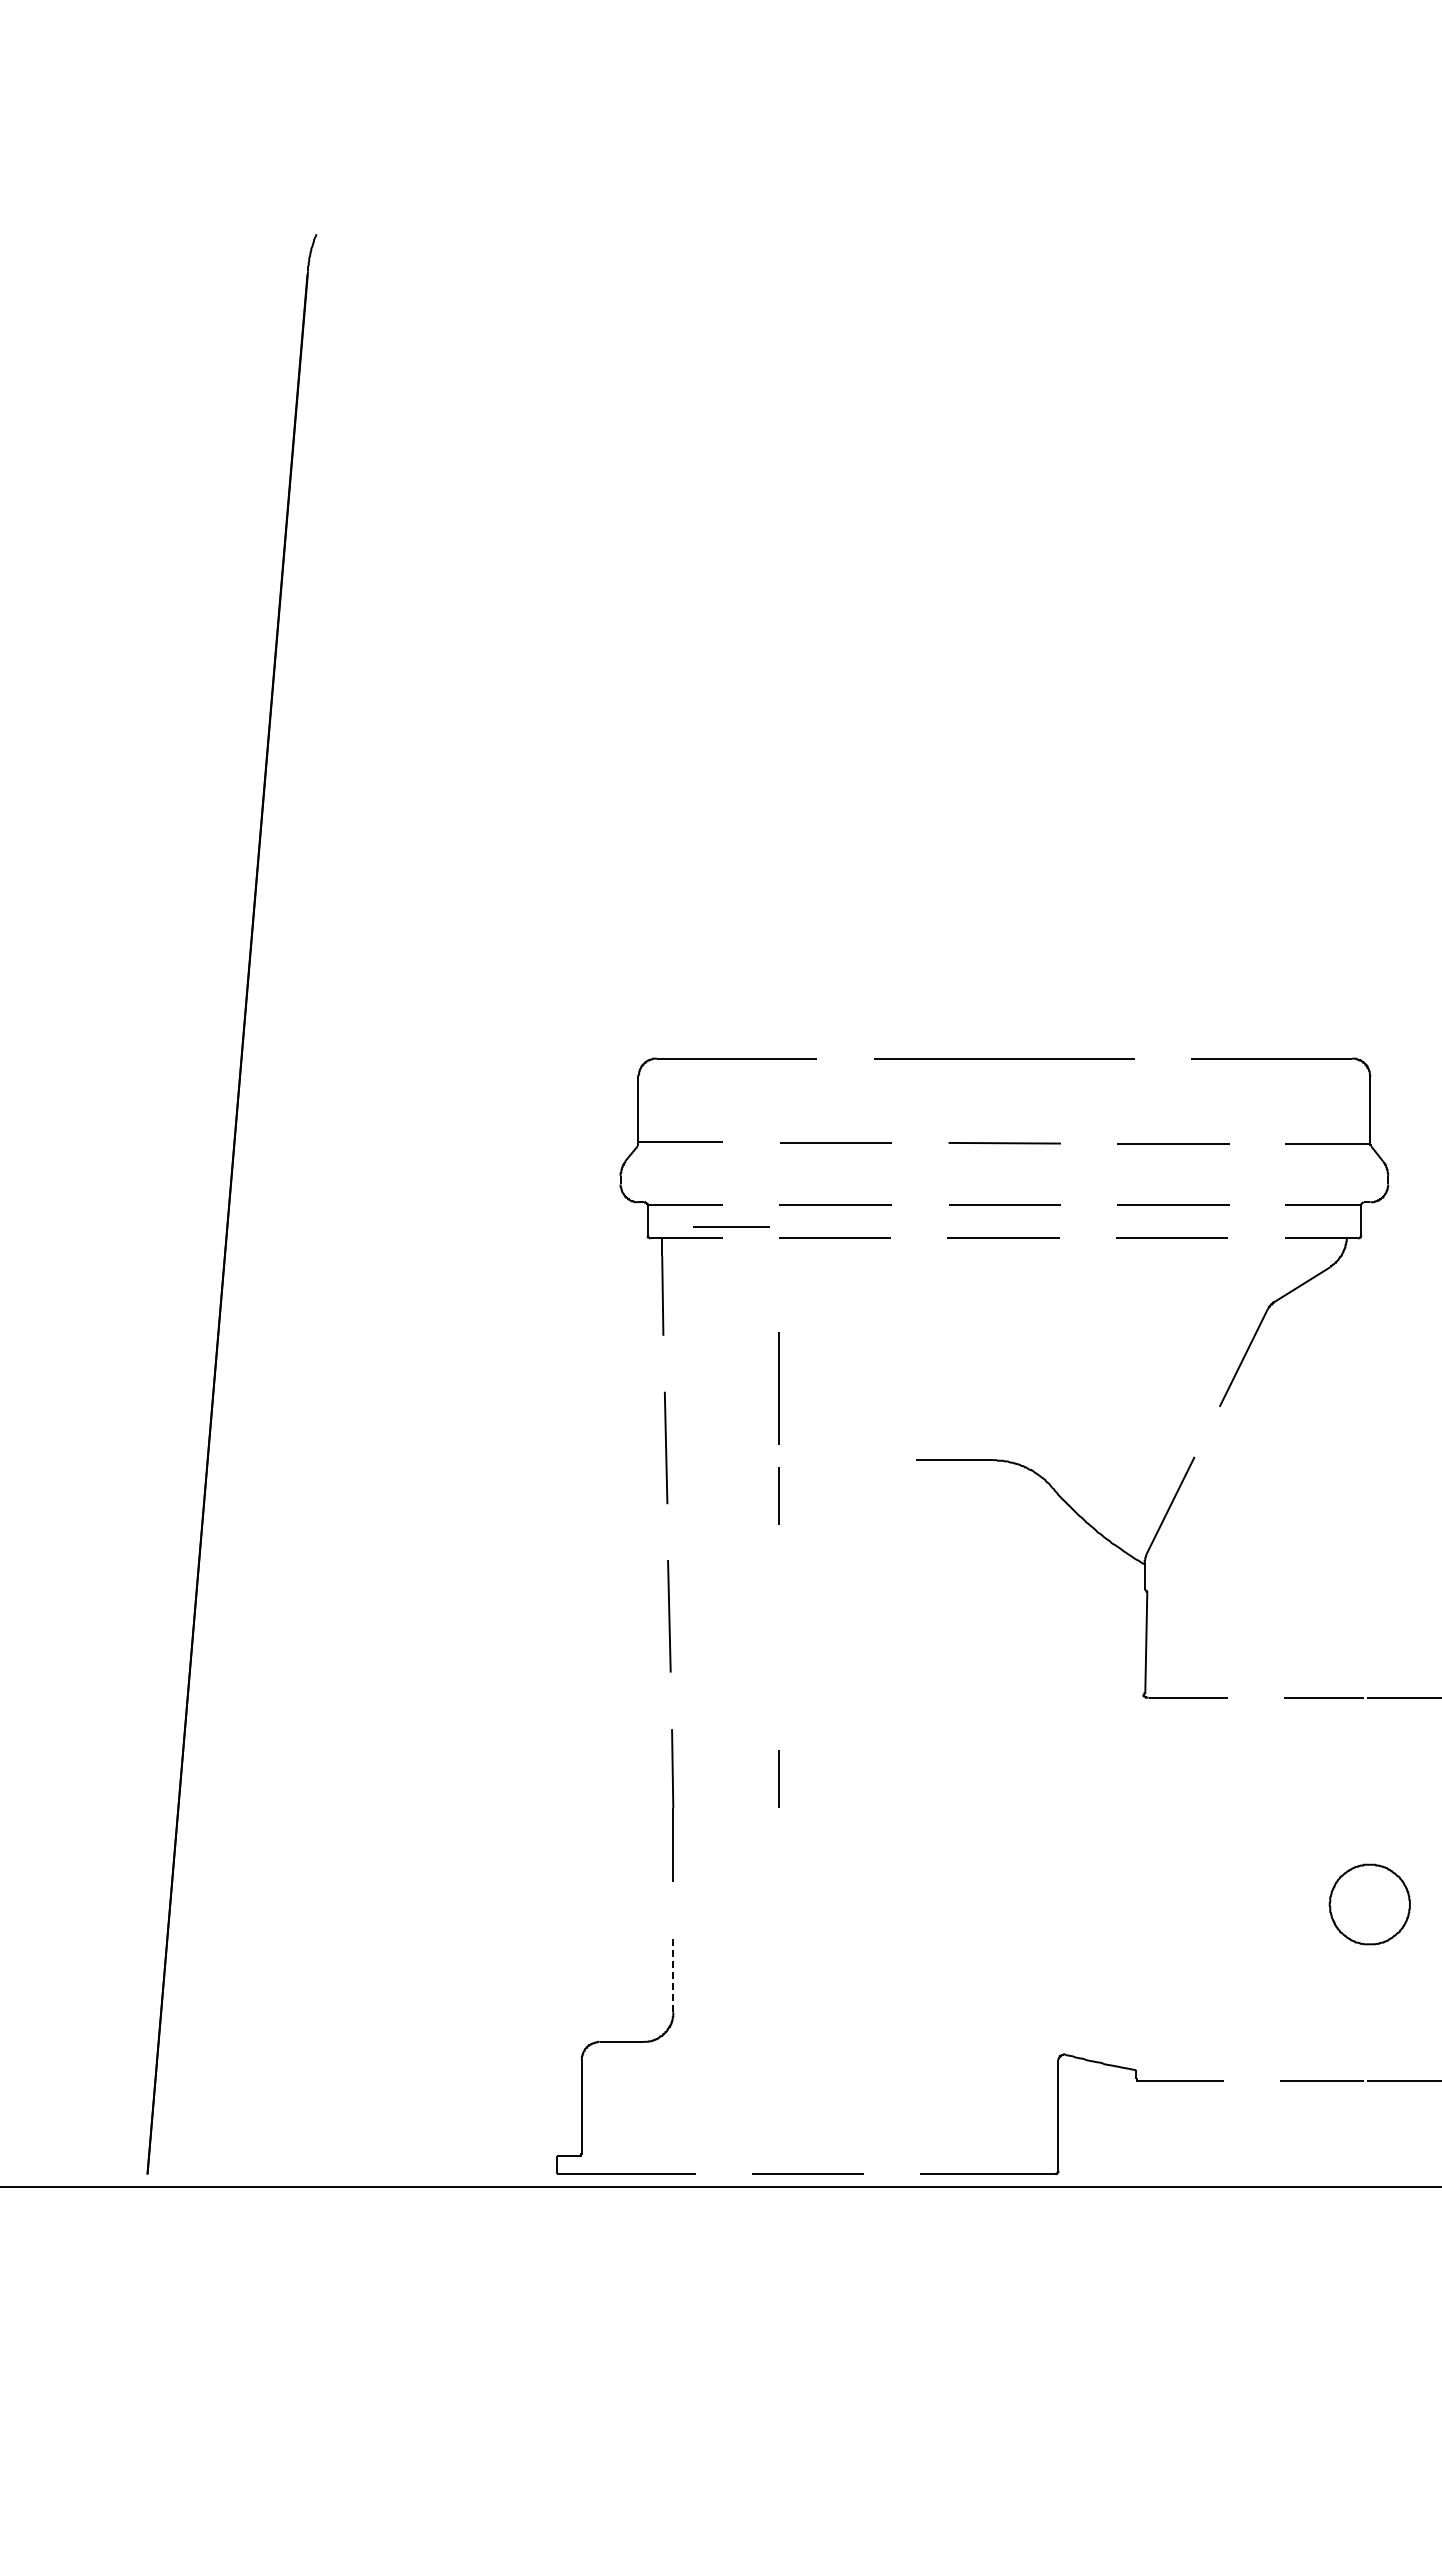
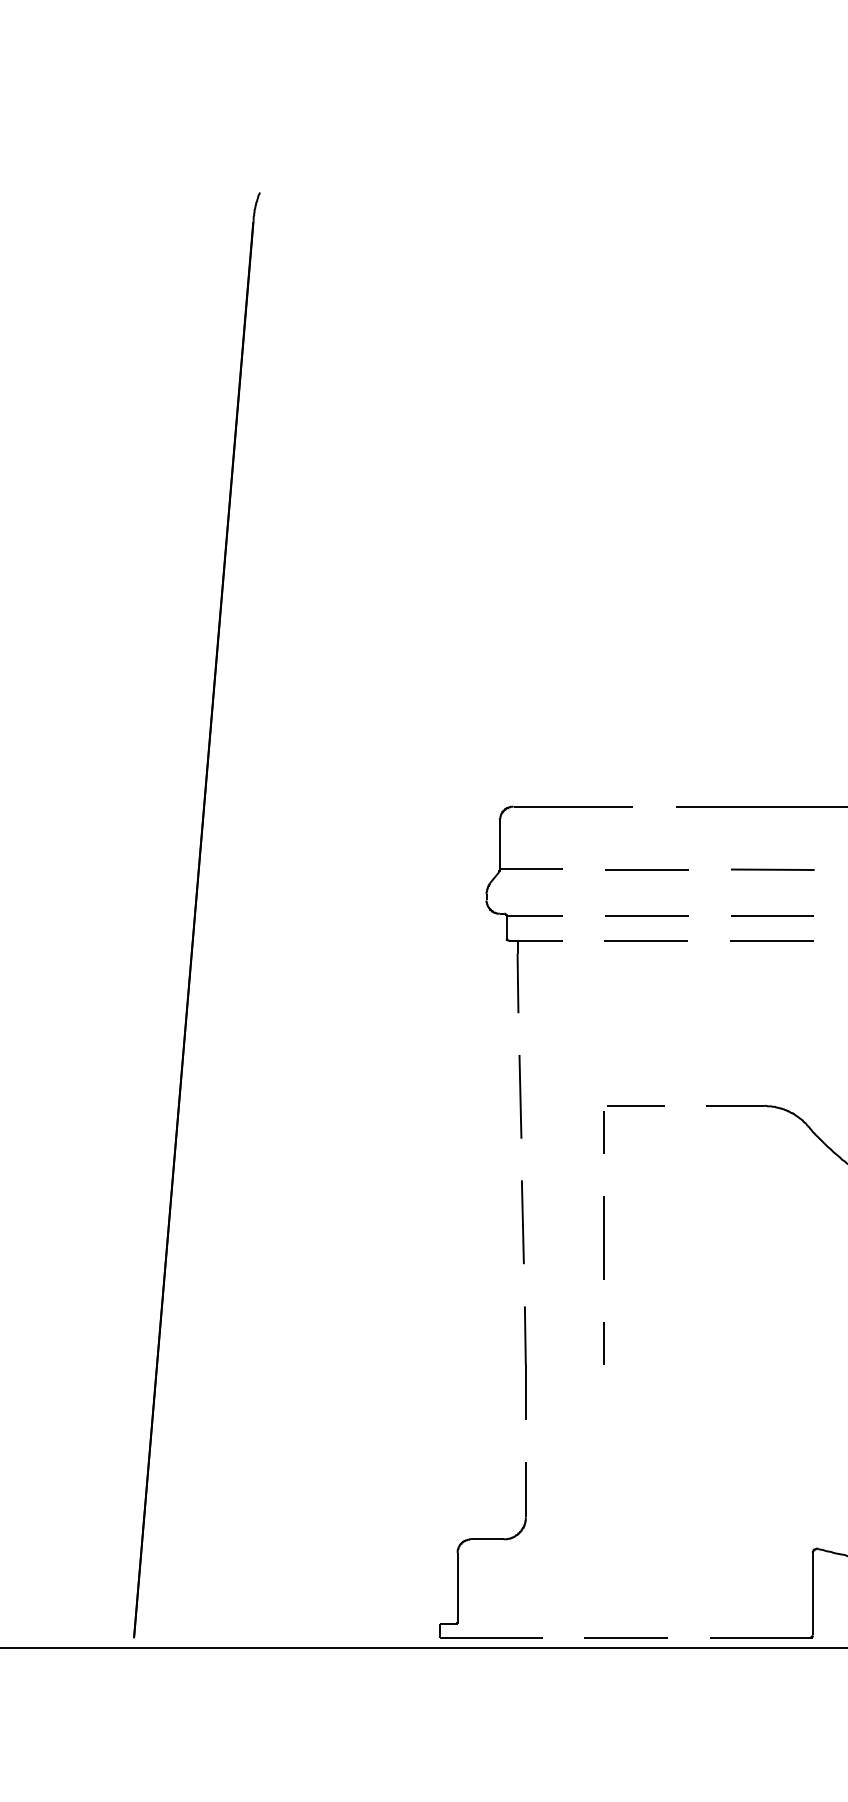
line: (731, 1226) -> (636, 1105), moved
line: (778, 1388) -> (604, 1238), moved
line: (673, 1975) -> (525, 1489), dashed -> solid

